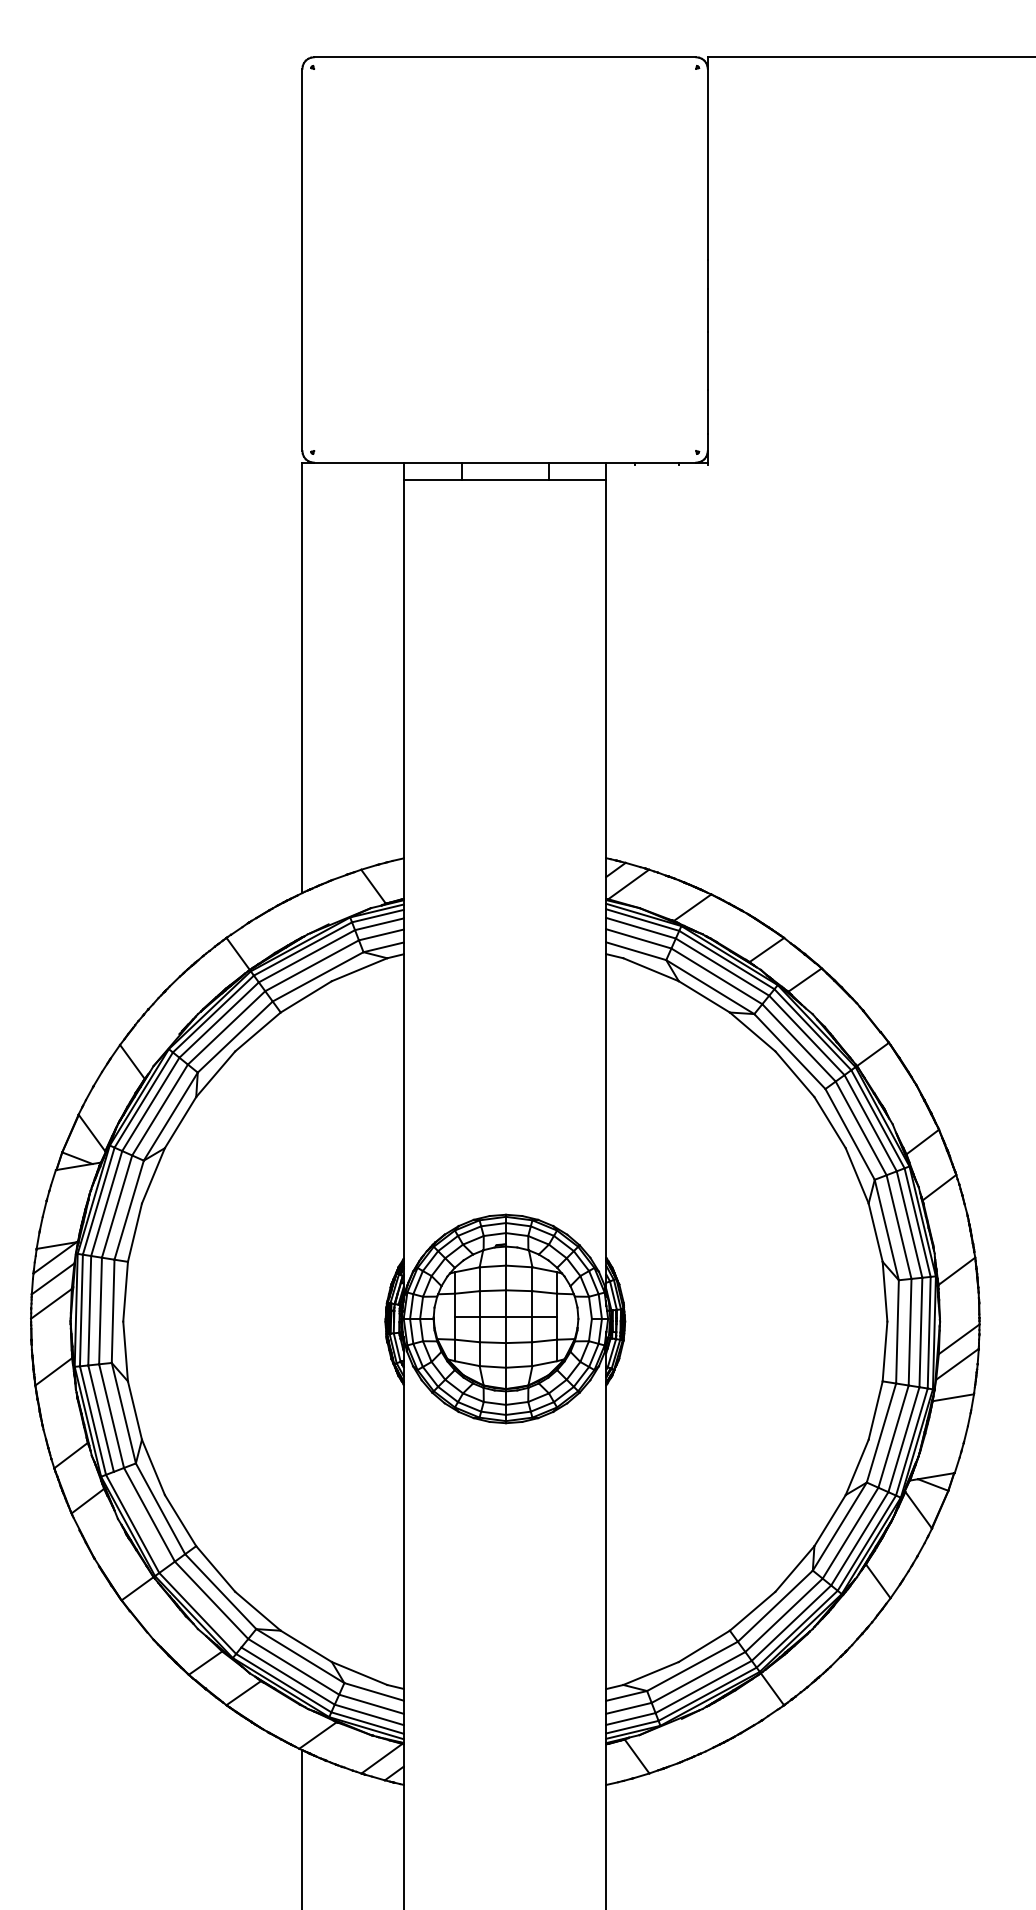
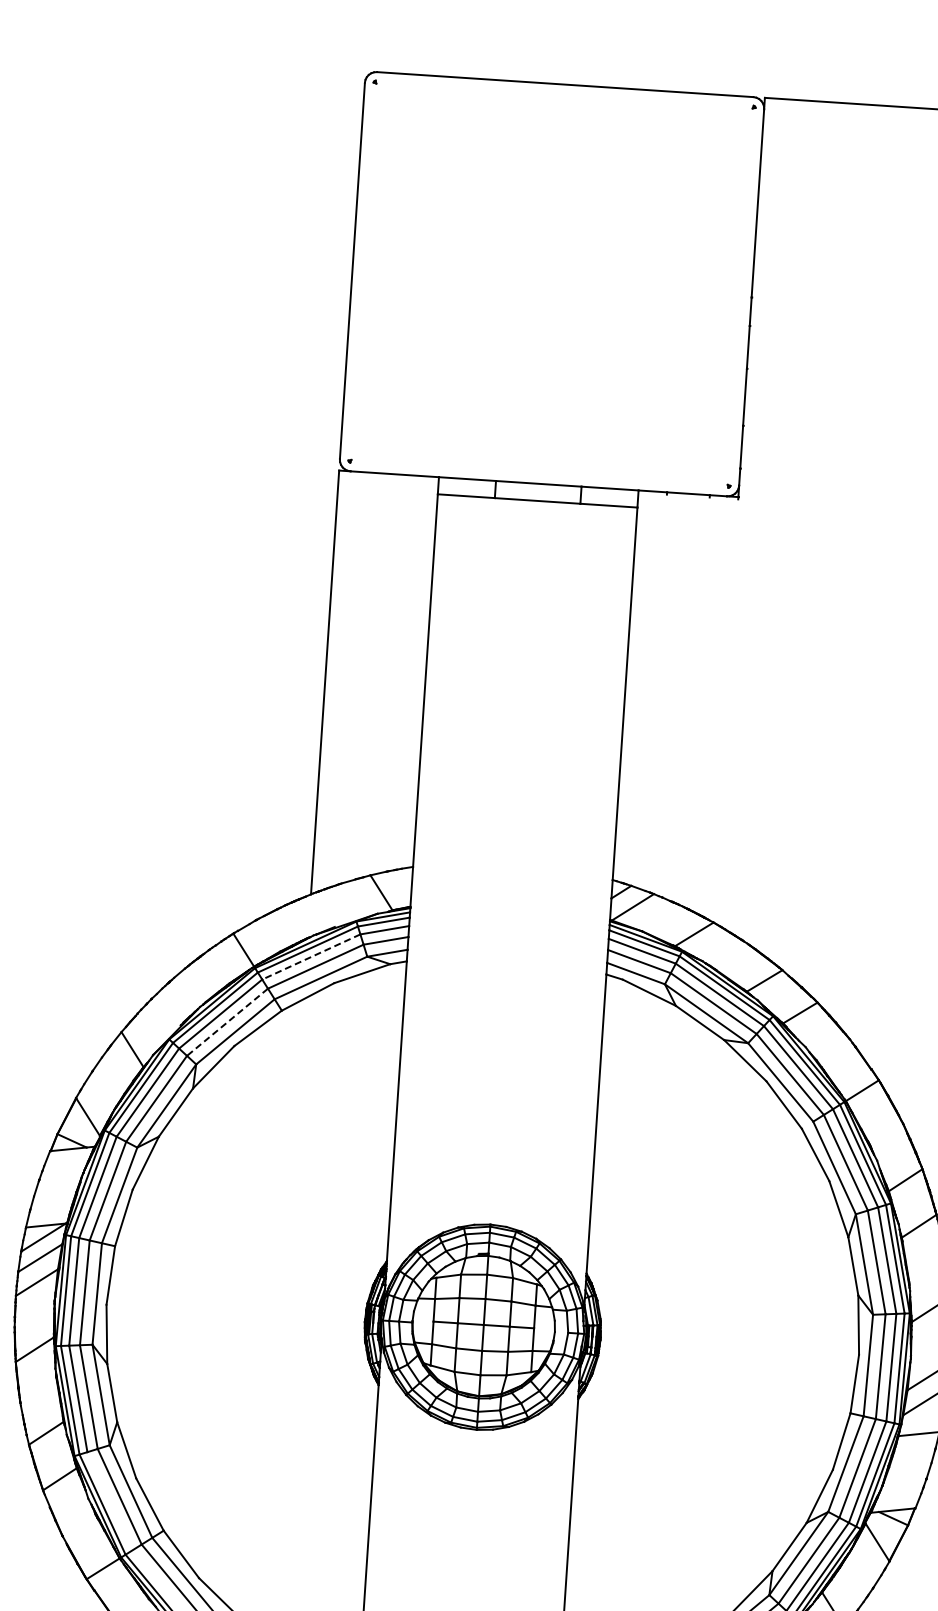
line: (306, 956) -> (310, 957), solid -> dashed
line: (226, 1028) -> (227, 1022), solid -> dashed

